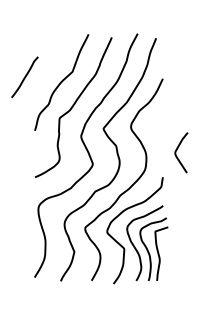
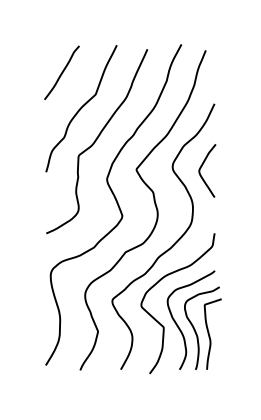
line: (24, 77) -> (61, 73), moved
curve: (177, 150) -> (202, 167), moved

